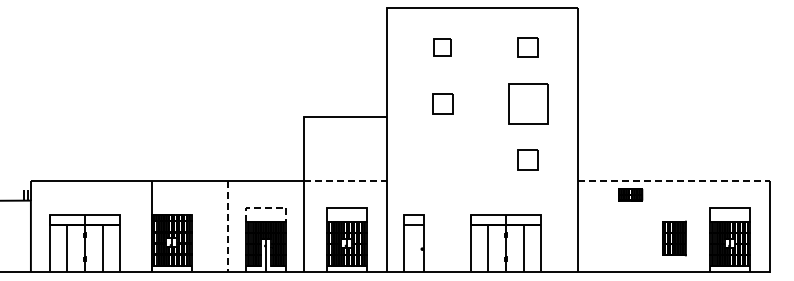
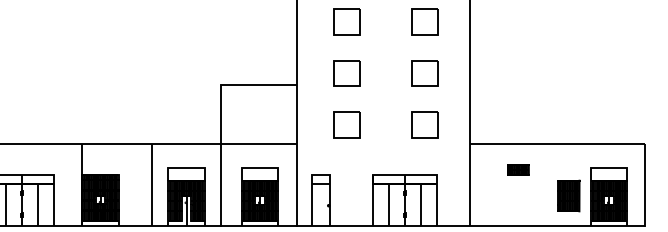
part: (442, 47) -> (347, 22), size x1.67
part: (527, 47) -> (424, 22), size x1.43
part: (442, 103) -> (347, 73), size x1.43
part: (527, 103) -> (424, 73), size x0.71
part: (442, 159) -> (347, 124), added
part: (527, 159) -> (424, 124), size x1.43
line: (346, 181) -> (259, 144), dashed -> solid
line: (674, 181) -> (558, 144), dashed -> solid
part: (630, 194) -> (518, 169), moved
line: (266, 207) -> (186, 167), dashed -> solid
line: (227, 227) -> (151, 186), dashed -> solid
part: (674, 238) -> (569, 196), moved

